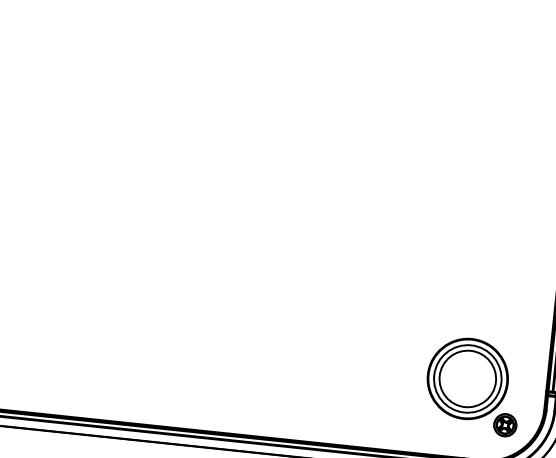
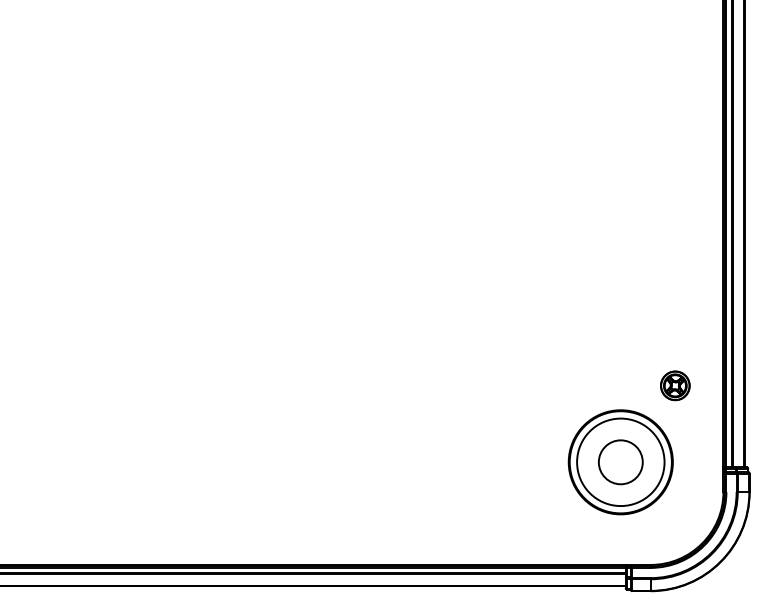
circle: (467, 378) -> (620, 461), size x0.6
part: (505, 424) -> (675, 385), moved

